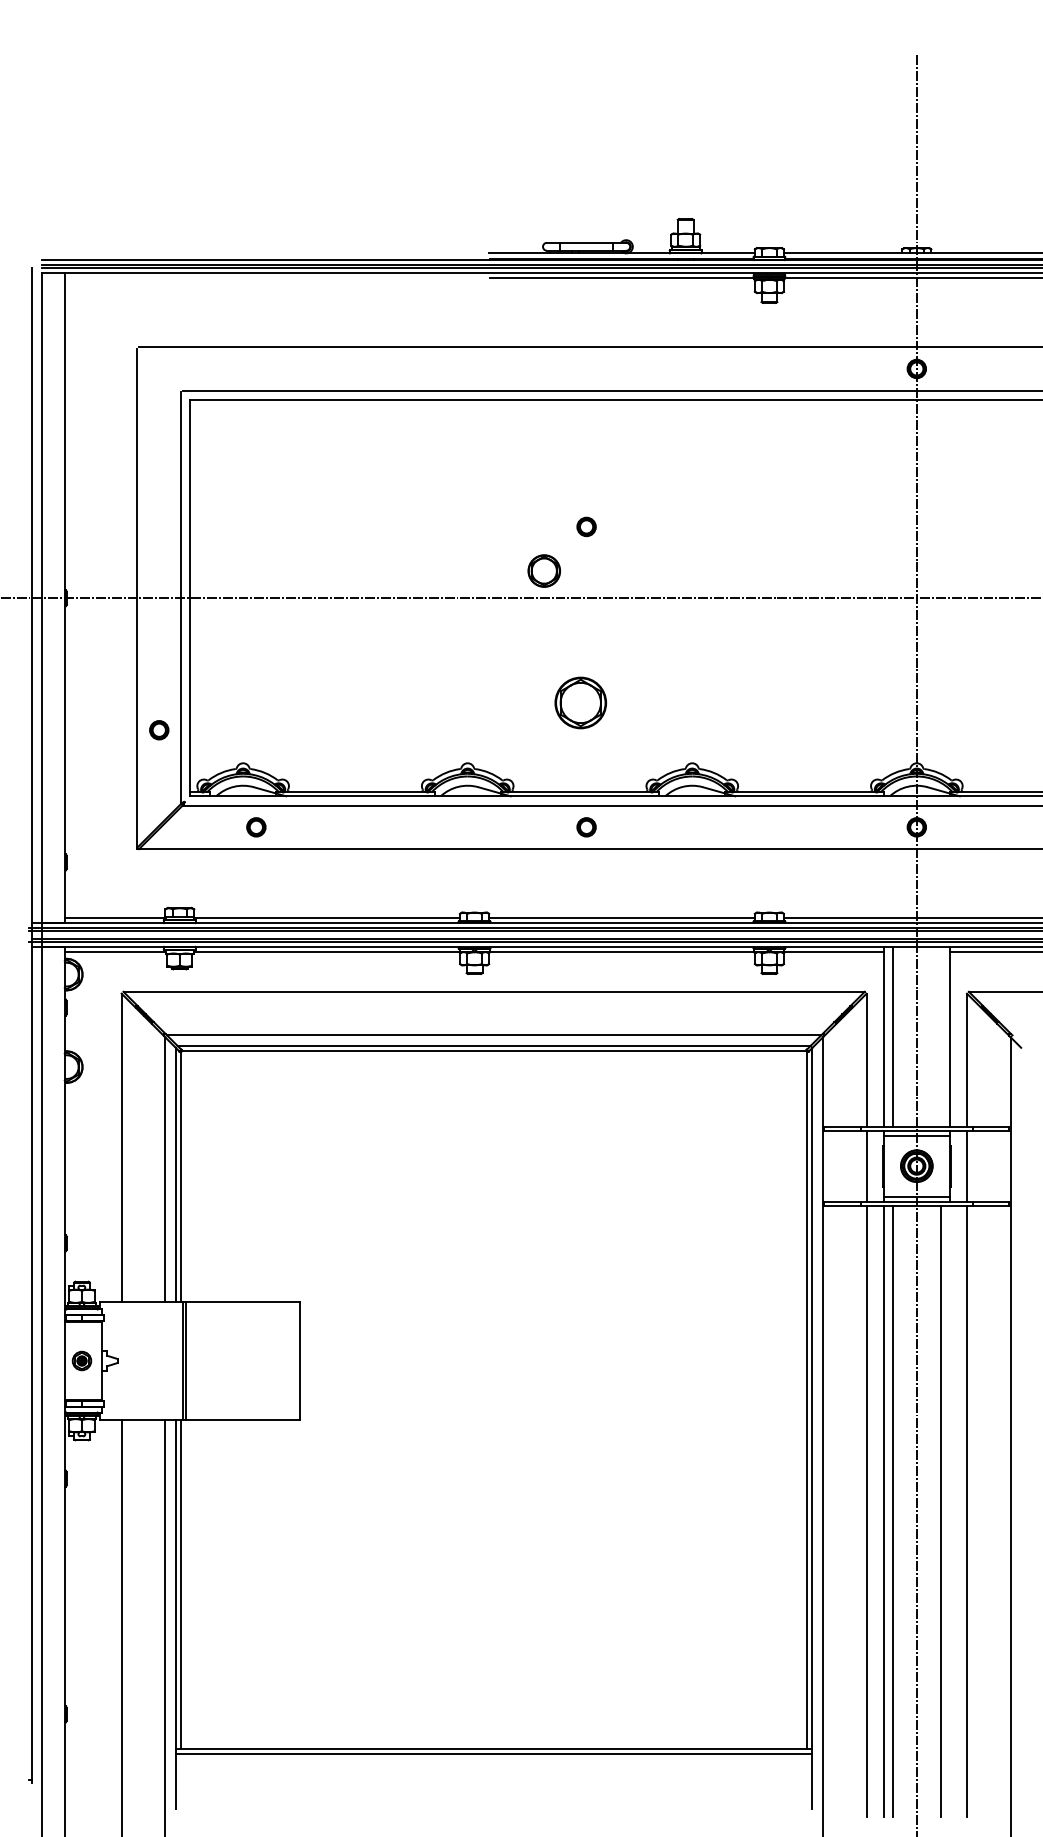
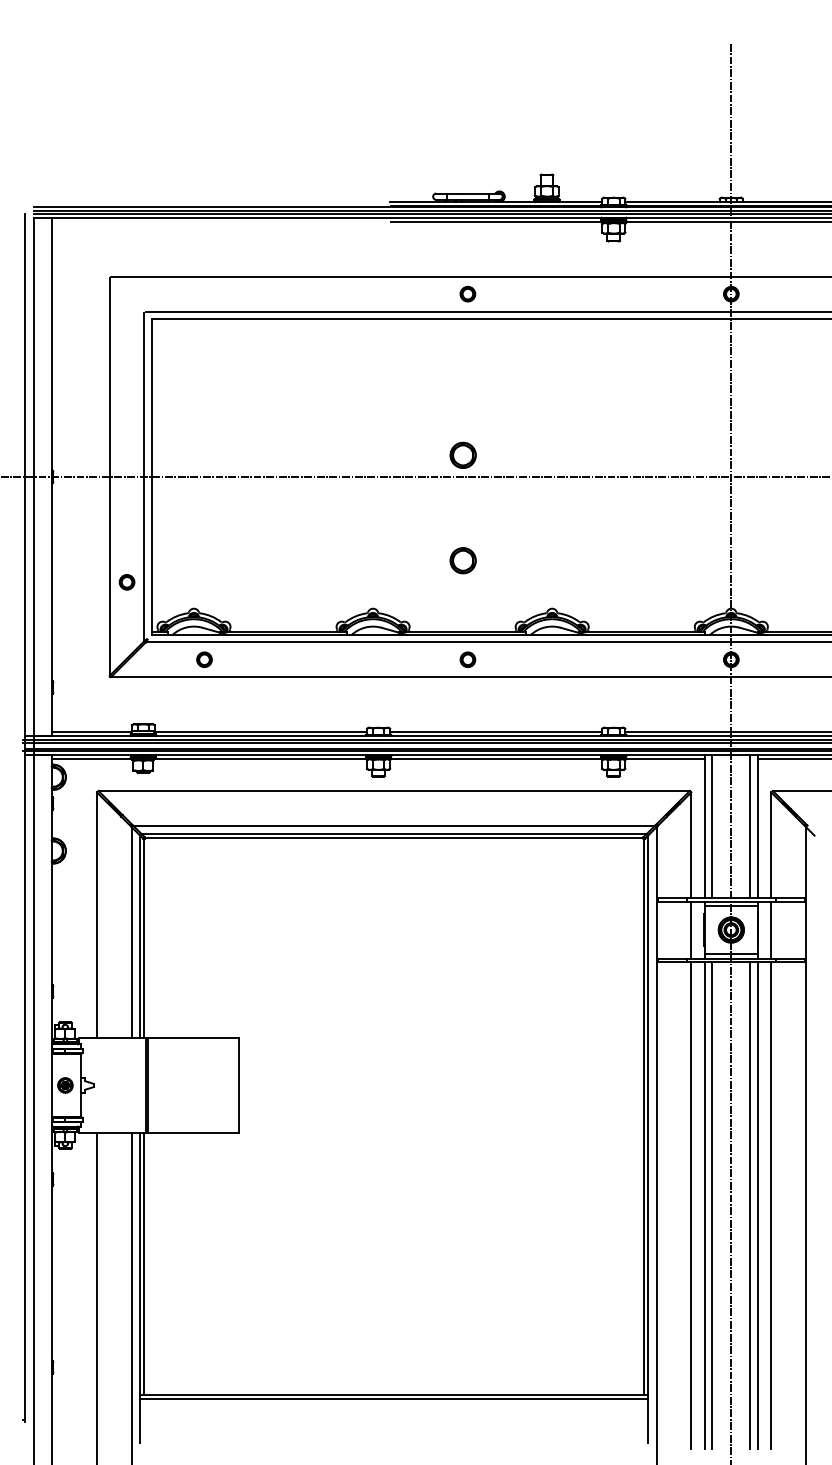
part: (586, 526) -> (467, 293), moved
part: (543, 569) -> (462, 454), moved
part: (579, 702) -> (462, 560), size x0.62
line: (940, 1036) -> (750, 826), added
line: (949, 1511) -> (757, 1205), added

